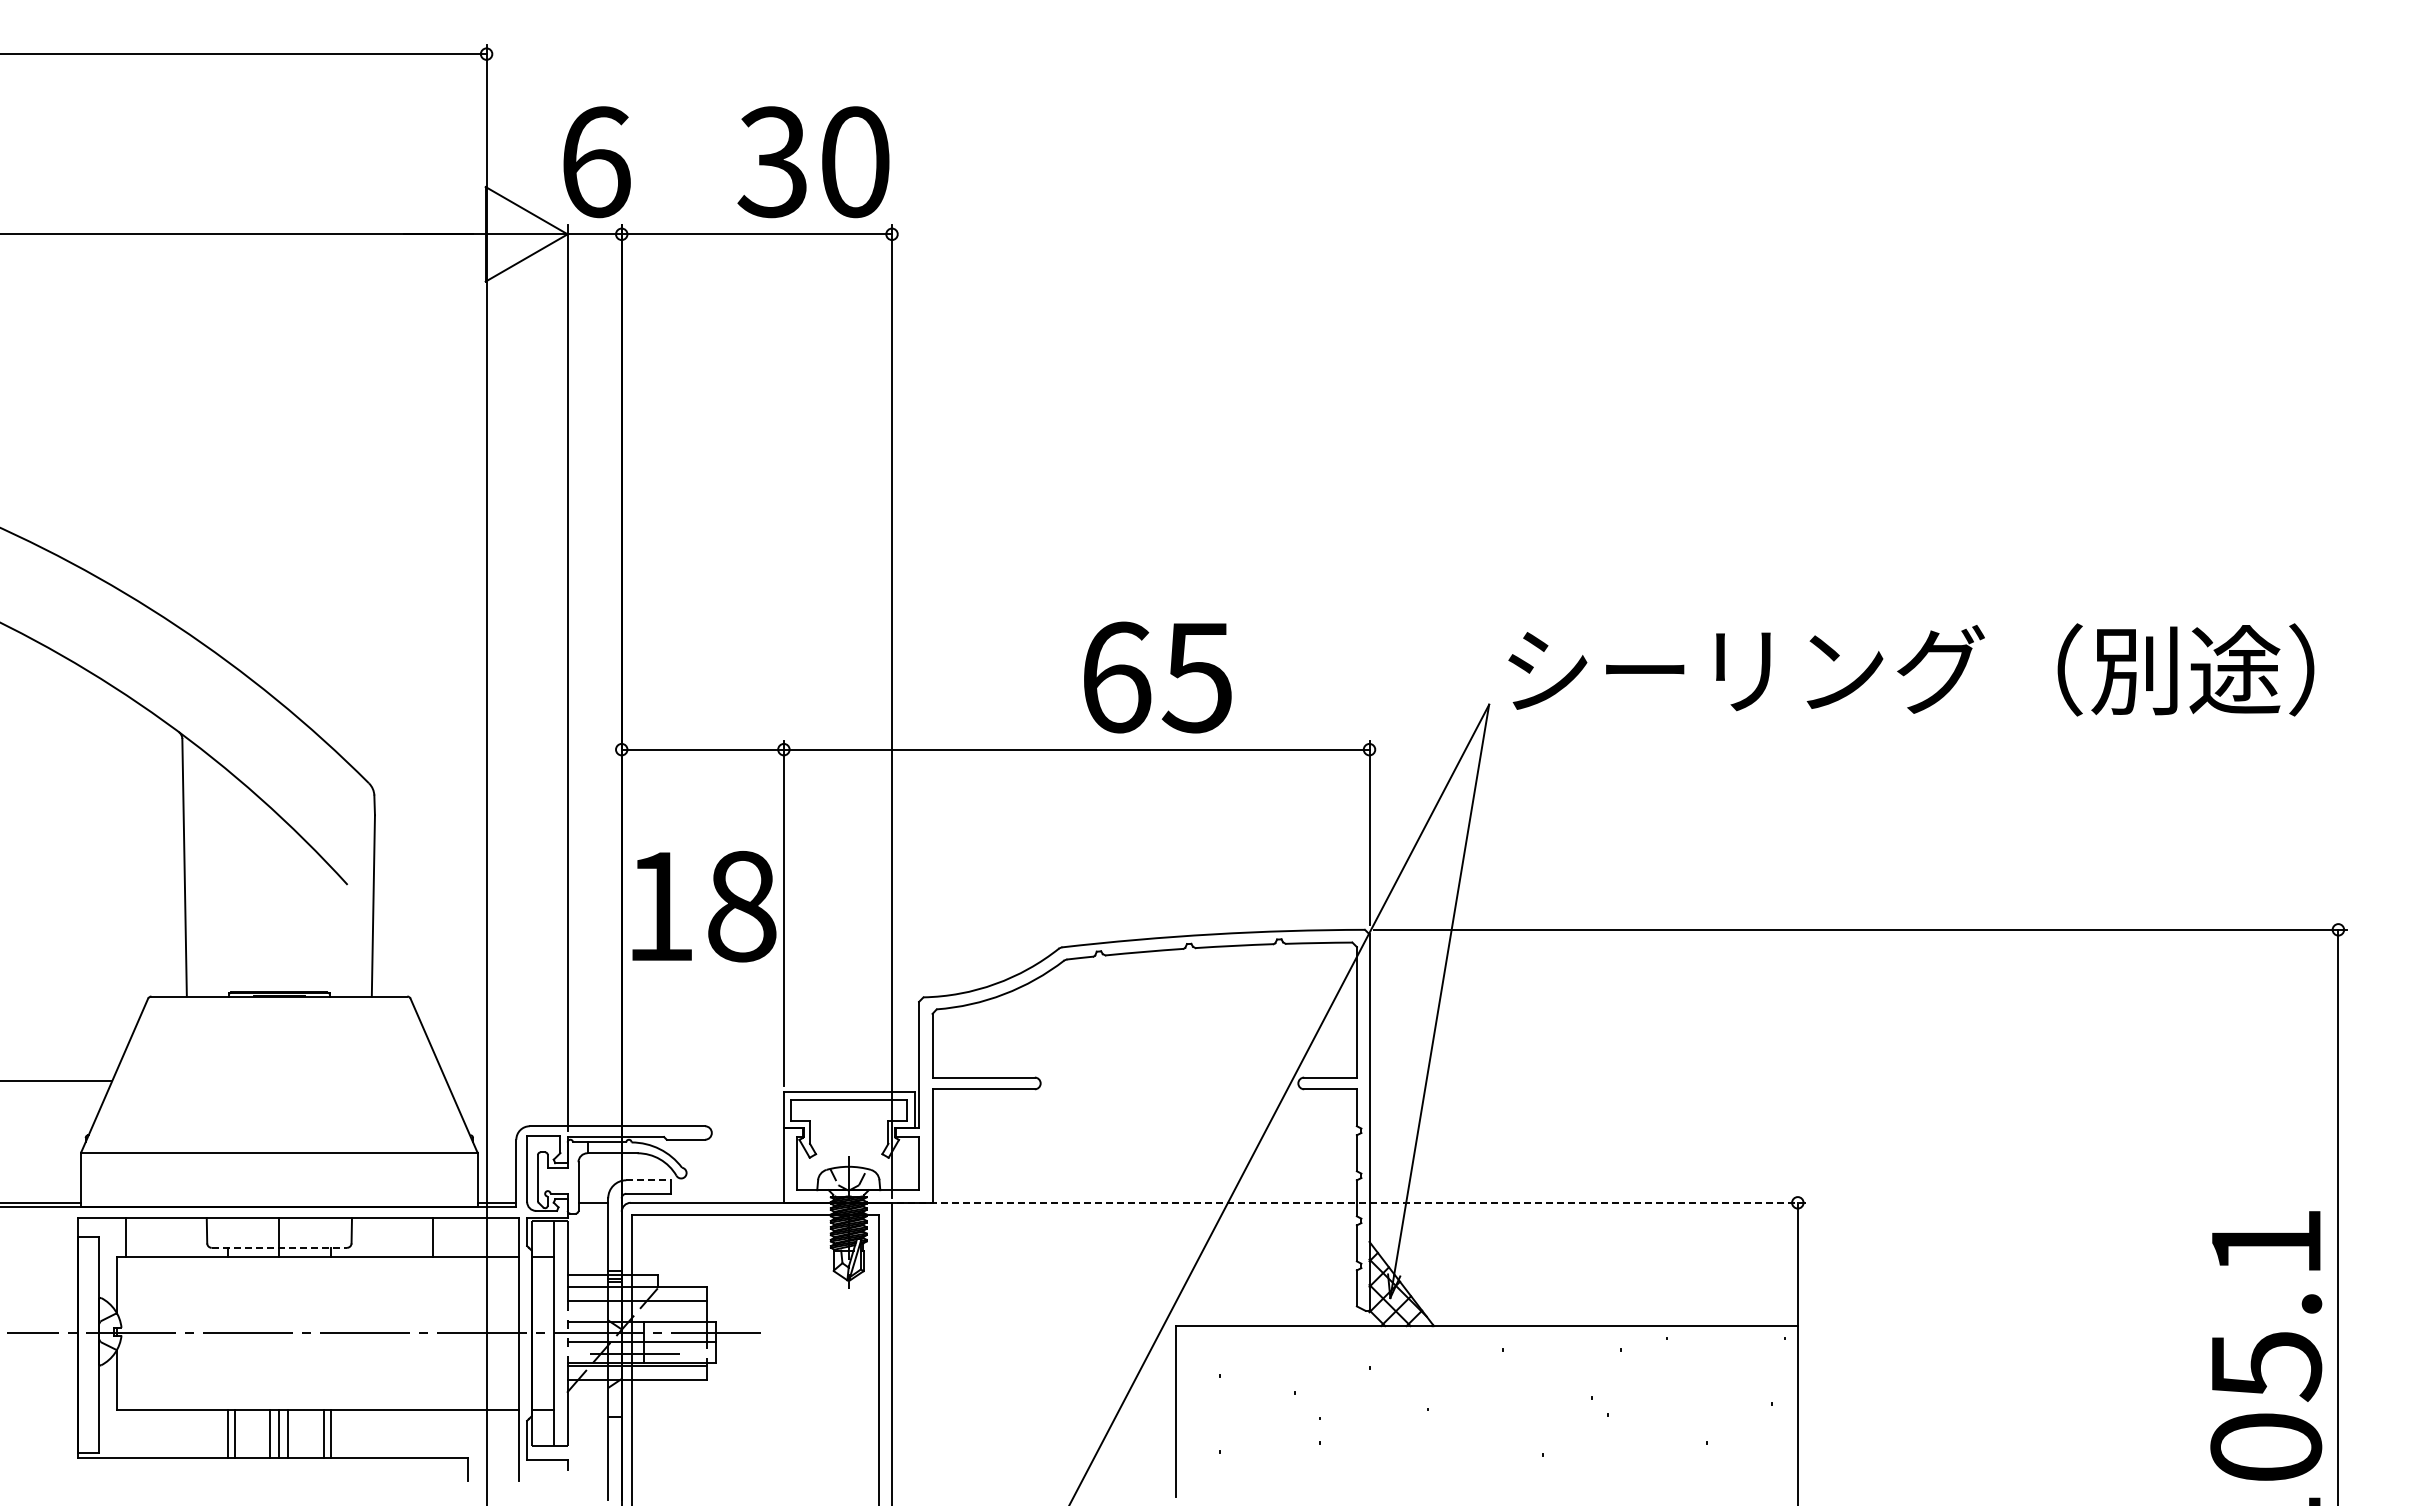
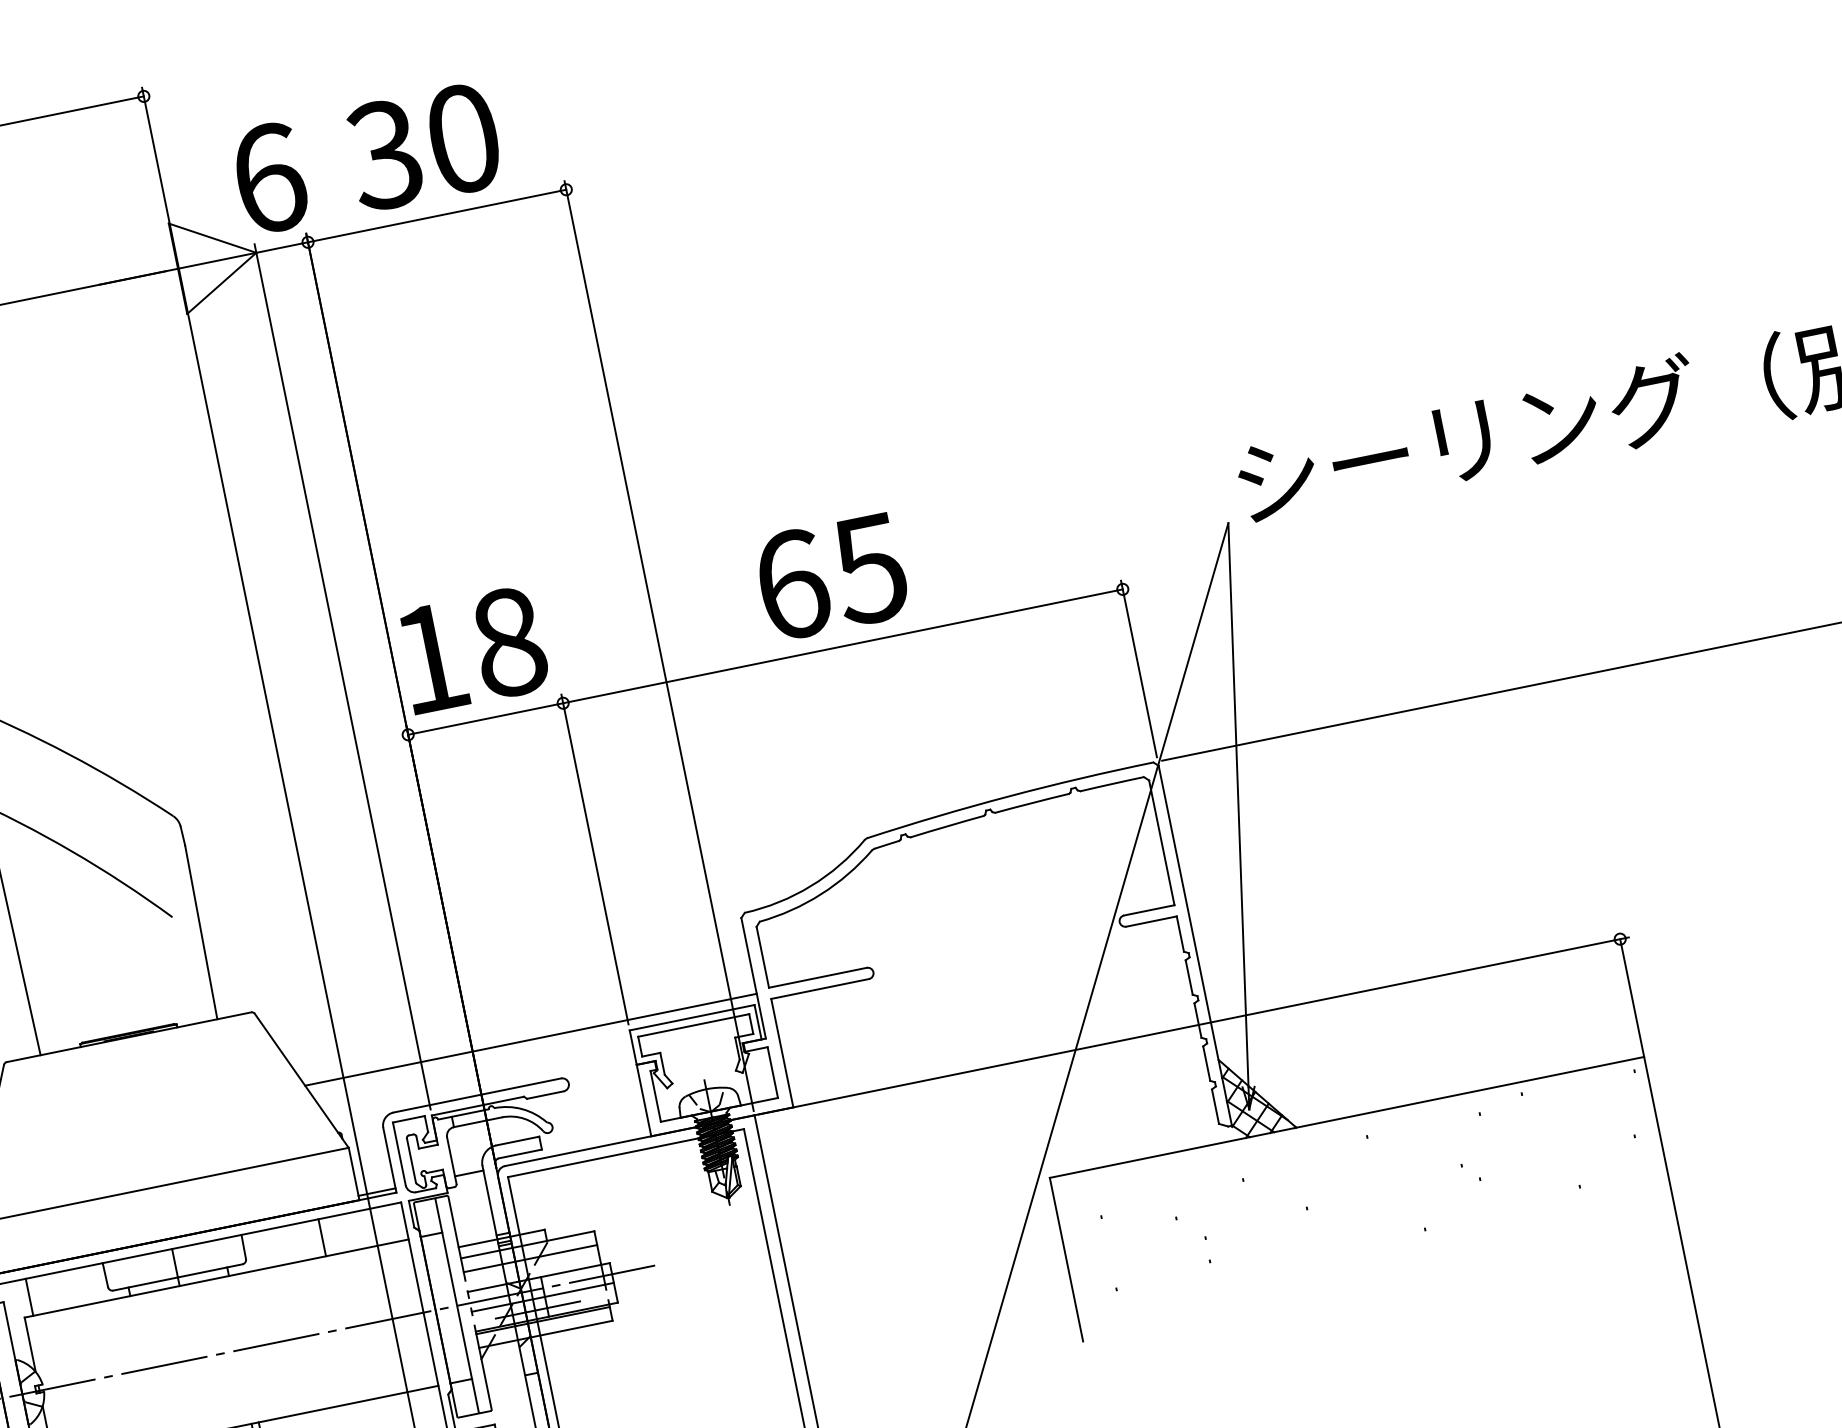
text: (813, 162) -> (423, 147), moved
text: (1157, 677) -> (831, 576), moved
text: (704, 906) -> (473, 649), moved
line: (682, 1081) -> (530, 1040), added
line: (648, 1180) -> (517, 1141), dashed -> solid
line: (1352, 1202) -> (1194, 1025), dashed -> solid
line: (279, 1247) -> (177, 1277), dashed -> solid

